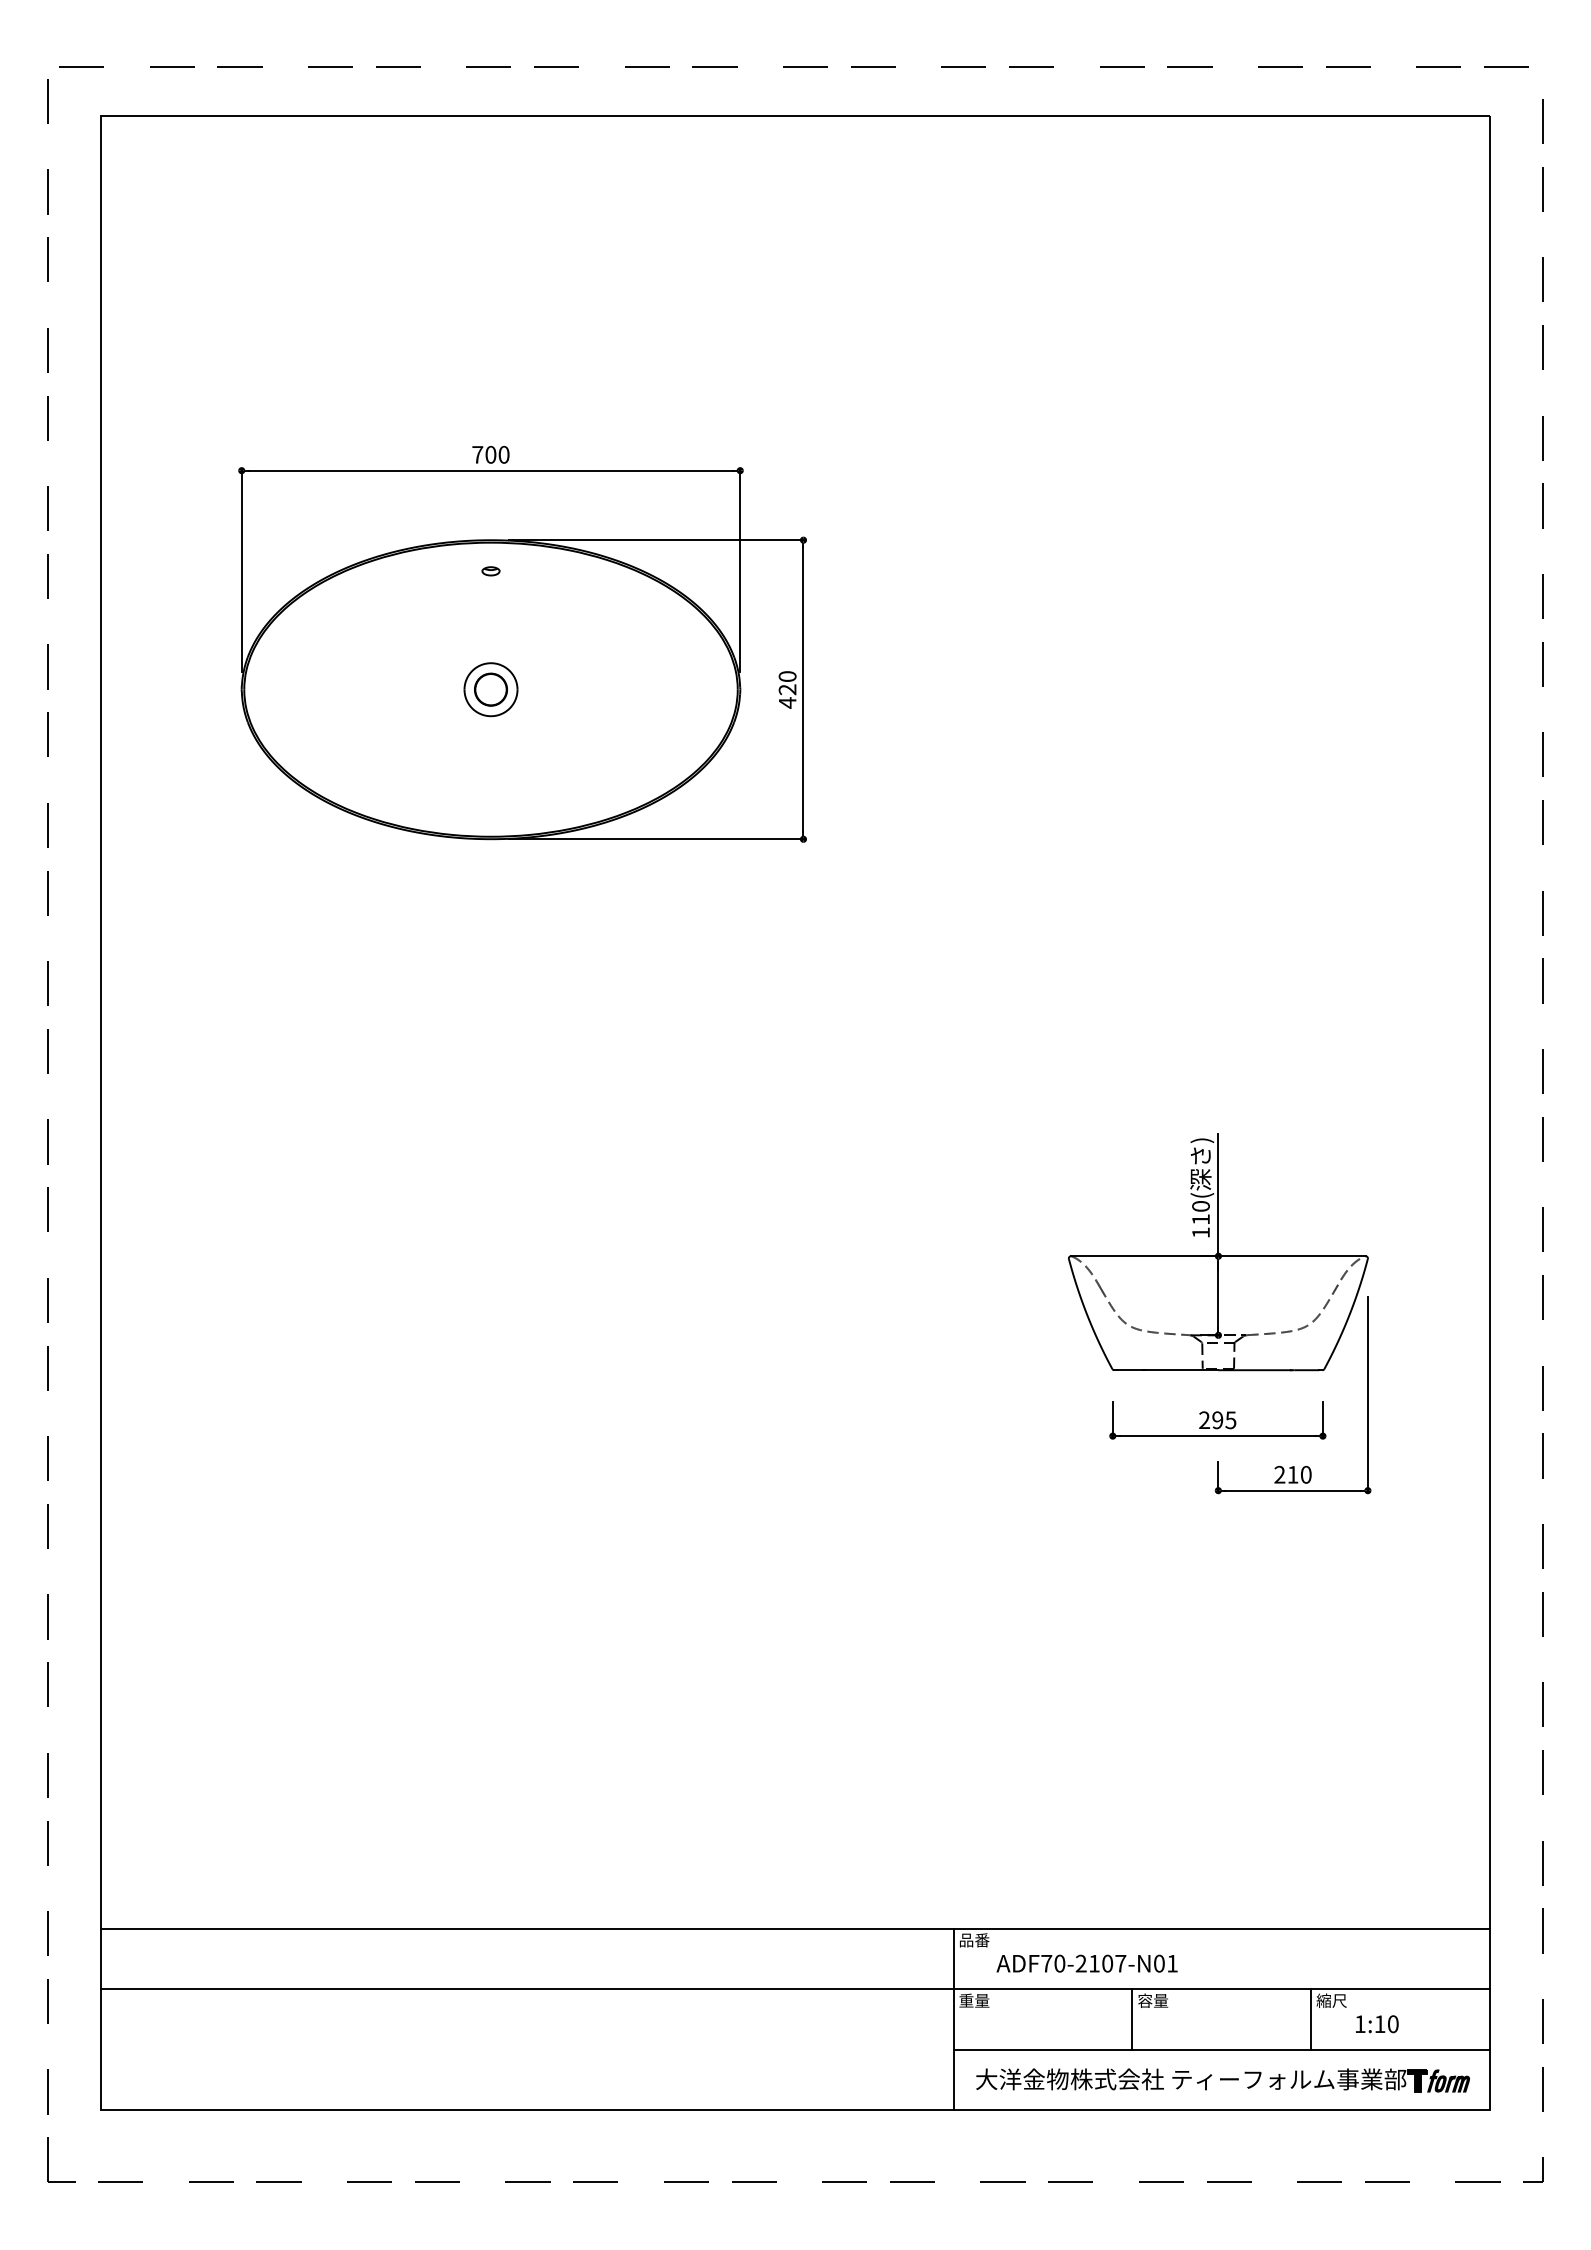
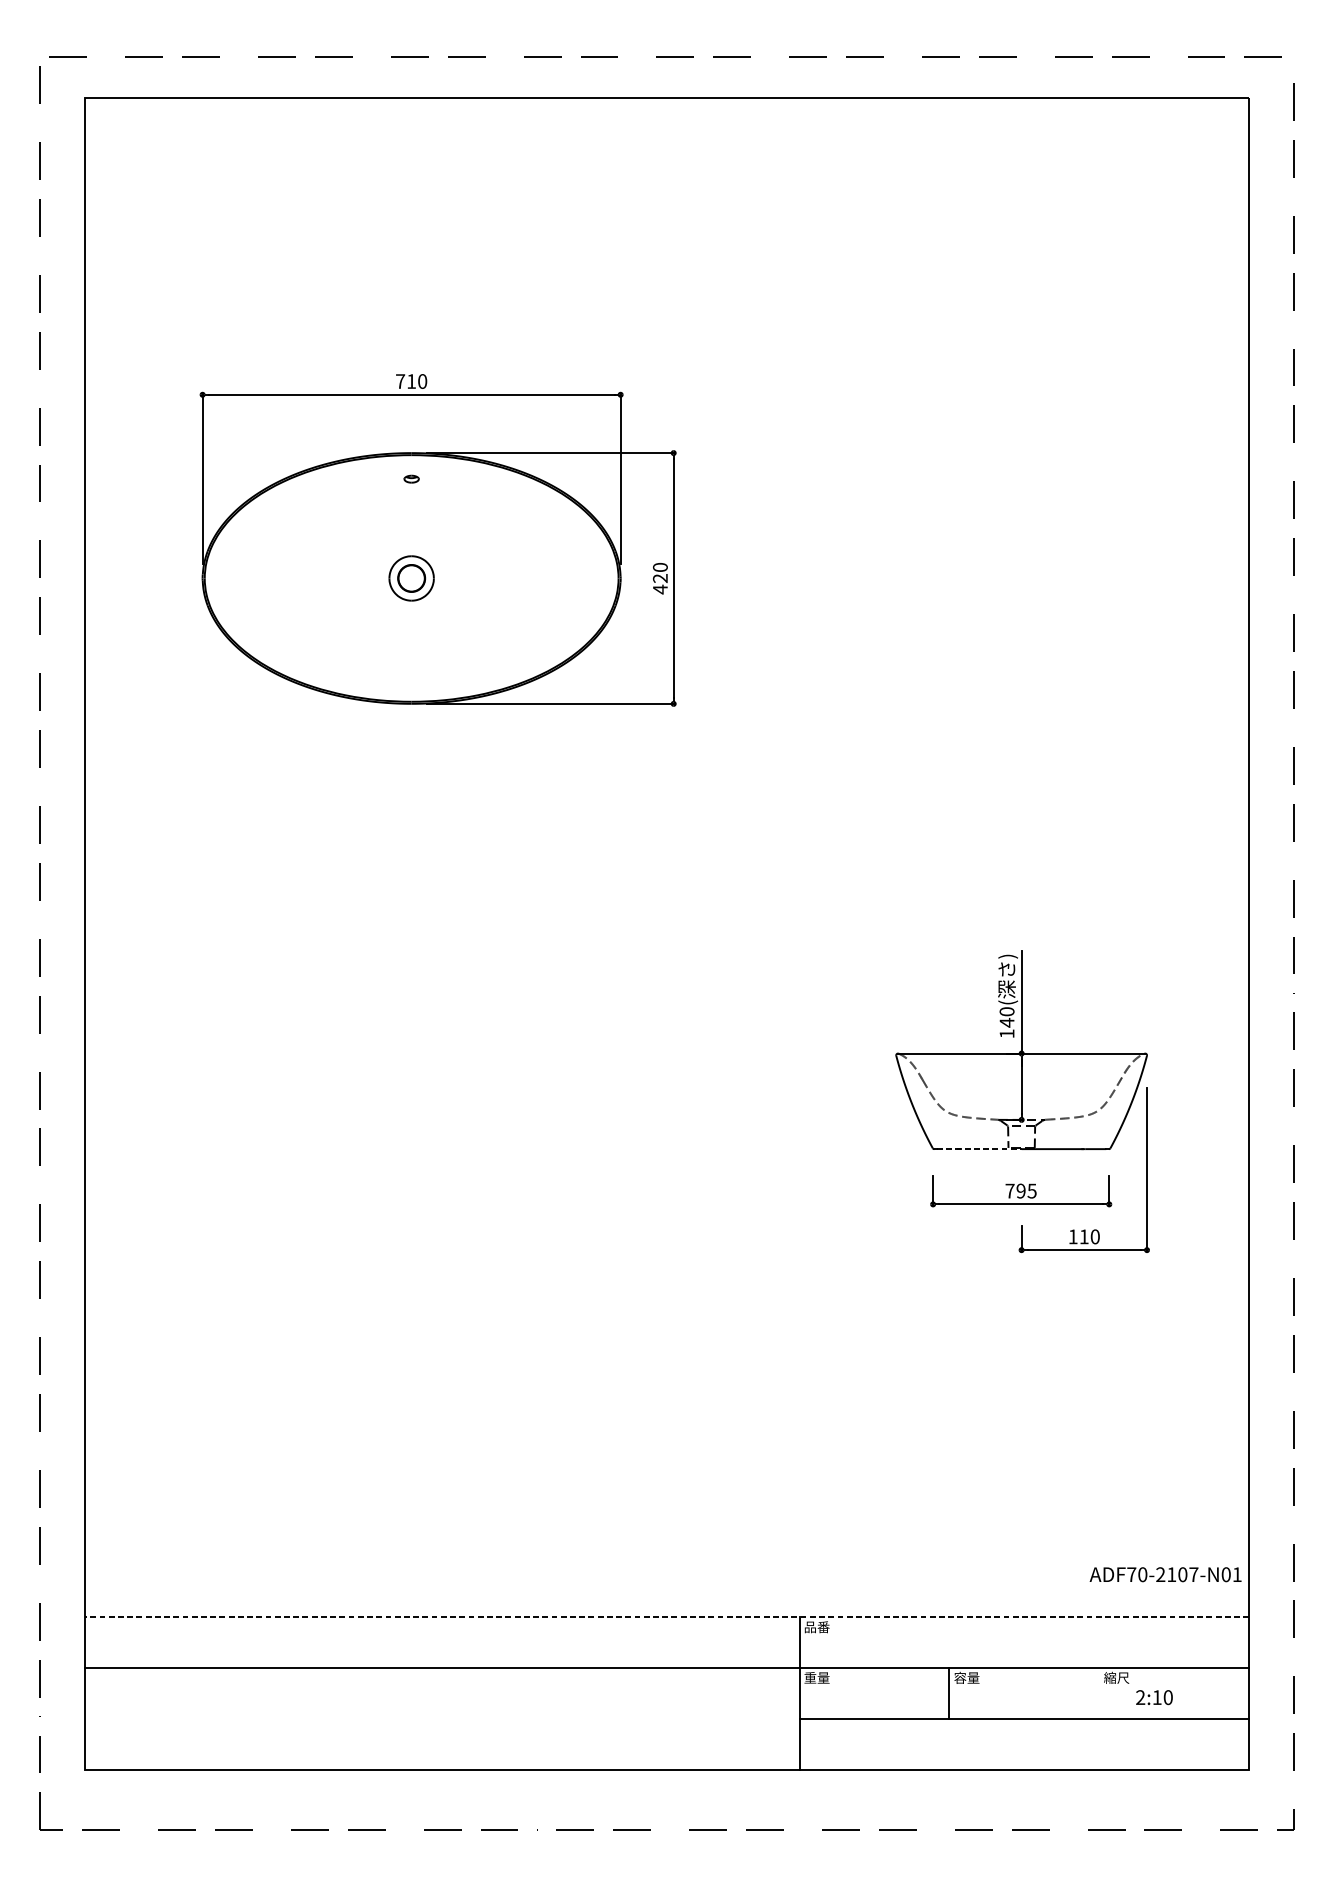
text: (490, 454) -> (411, 381), 700 -> 710
text: (1200, 1219) -> (1006, 1022), 110( -> 140(
line: (1168, 1370) -> (979, 1149), solid -> dashed
text: (1204, 1419) -> (1009, 1190), 295 -> 795
text: (1279, 1474) -> (1072, 1236), 210 -> 110
line: (795, 1928) -> (667, 1617), solid -> dashed
text: (1086, 1963) -> (1165, 1574), moved
line: (1311, 2019) -> (1099, 1693), removed
text: (1359, 2023) -> (1139, 1696), 1:10 -> 2:10
part: (1222, 2080) -> (1025, 1744), removed

